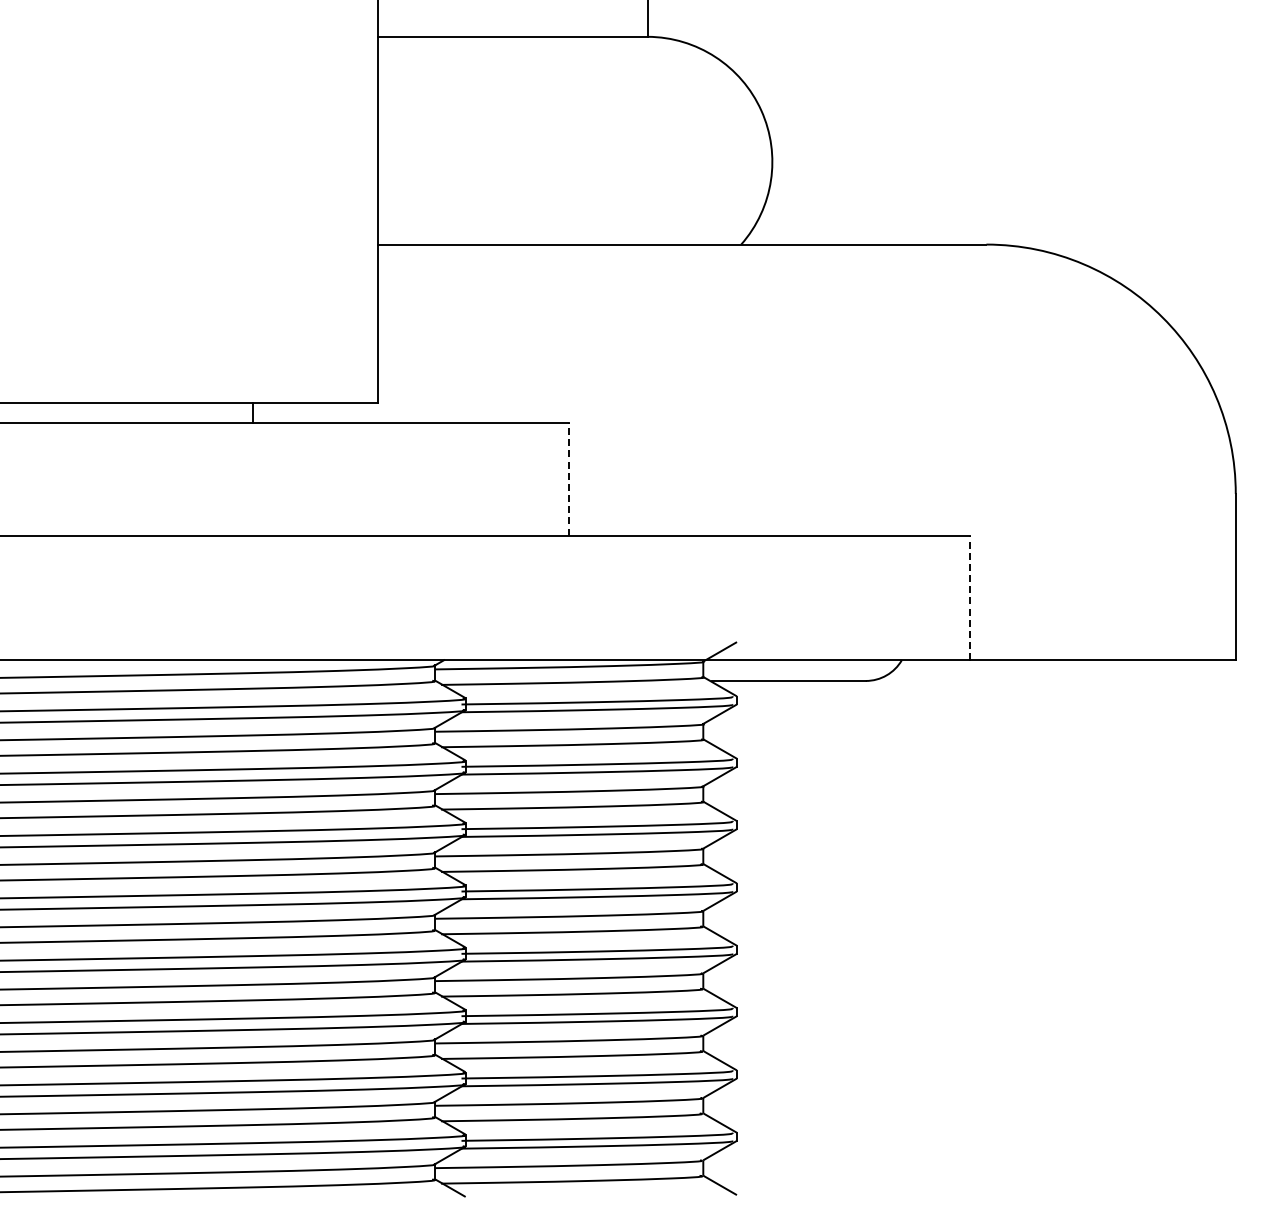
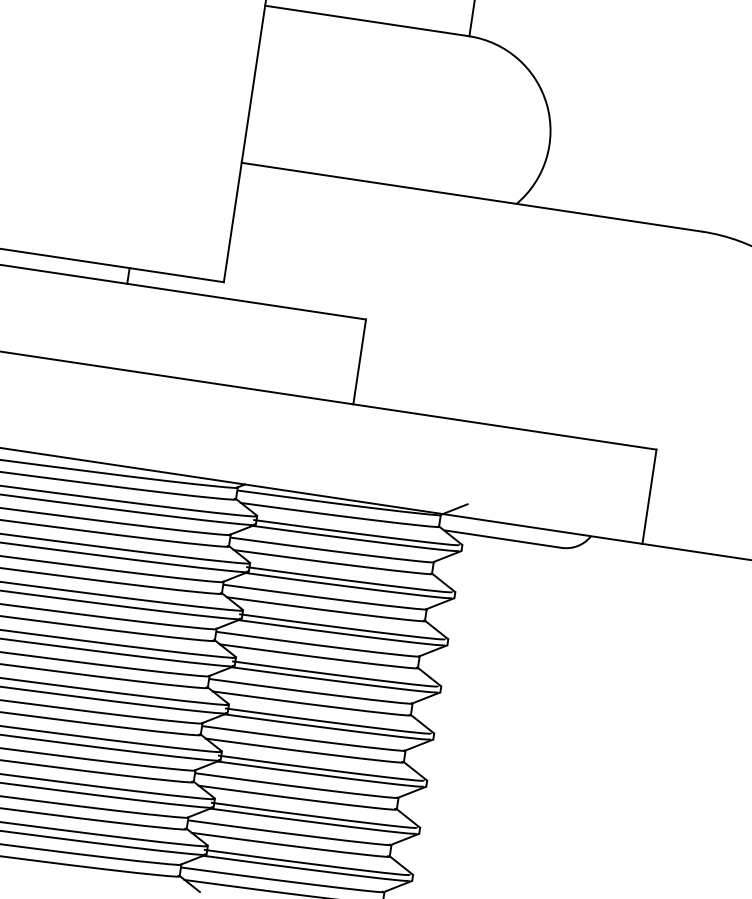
line: (568, 478) -> (359, 361), dashed -> solid
line: (969, 597) -> (649, 496), dashed -> solid

